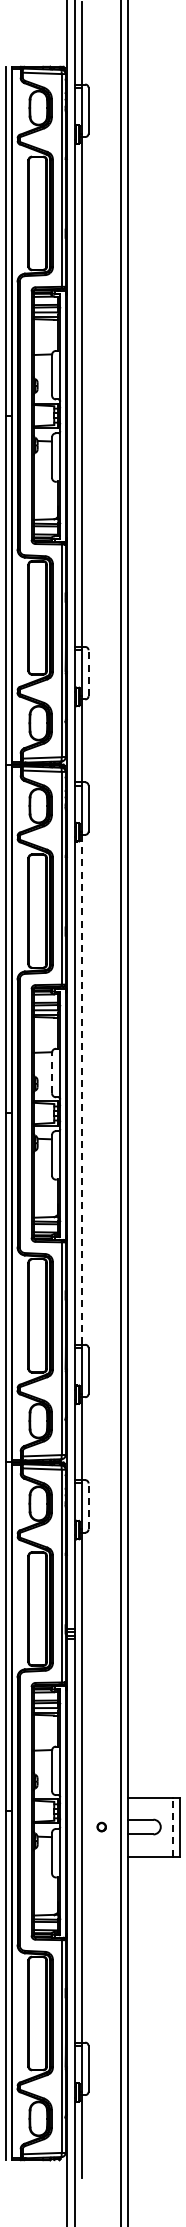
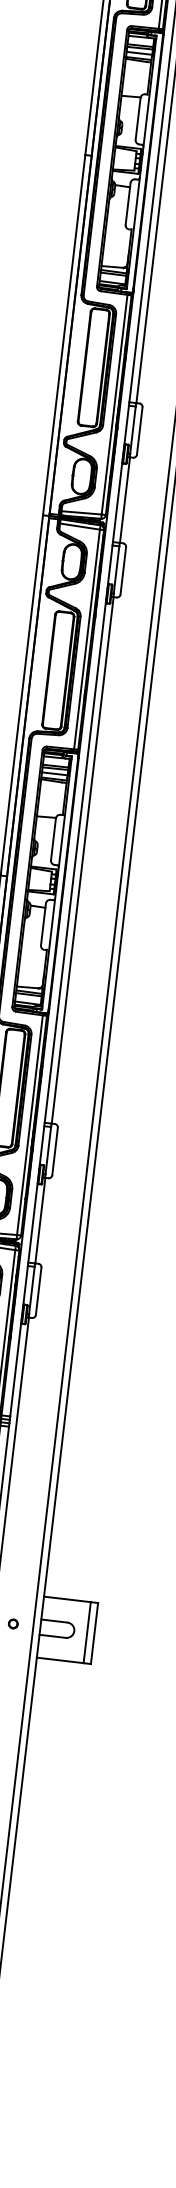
line: (88, 673) -> (139, 431), dashed -> solid
line: (52, 1072) -> (54, 838), dashed -> solid
line: (82, 1089) -> (82, 860), dashed -> solid
line: (88, 1506) -> (38, 1291), dashed -> solid
line: (173, 1827) -> (87, 1633), dashed -> solid

